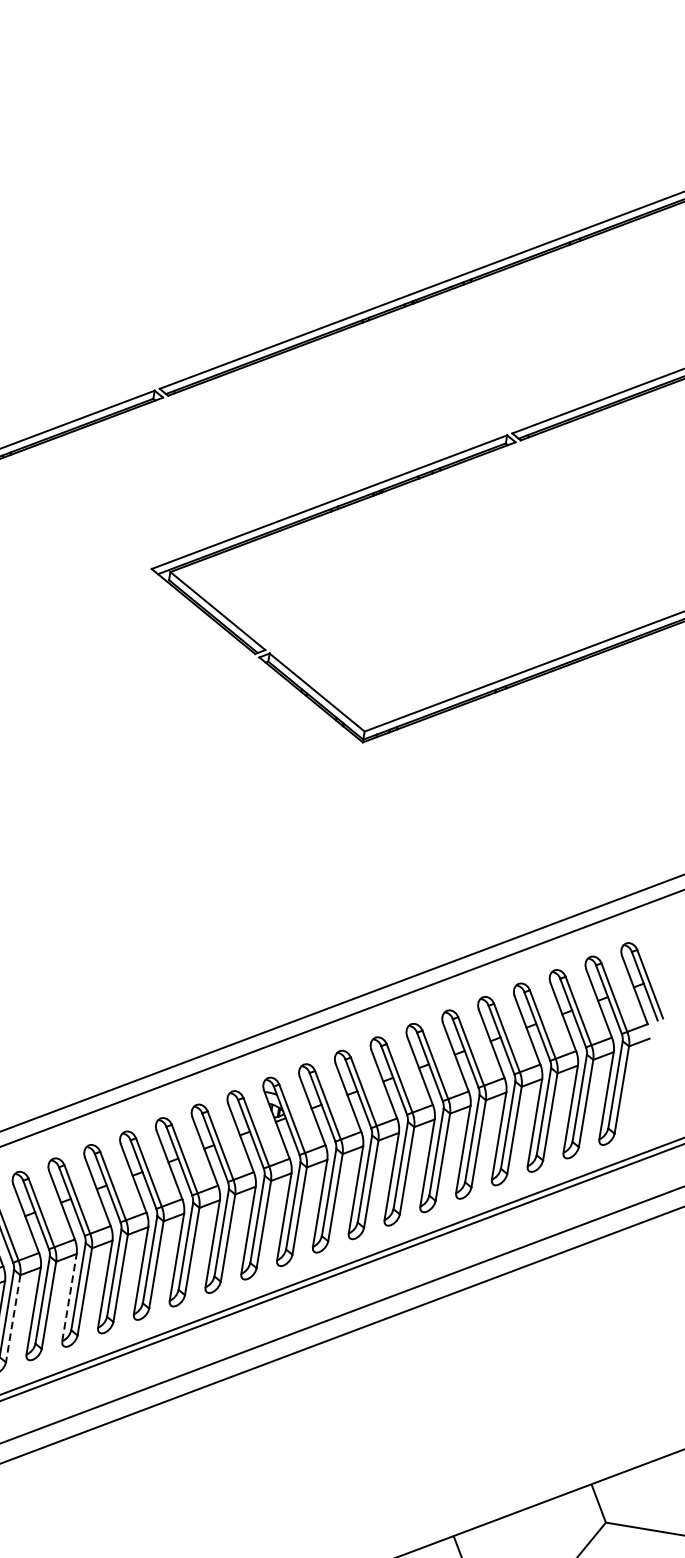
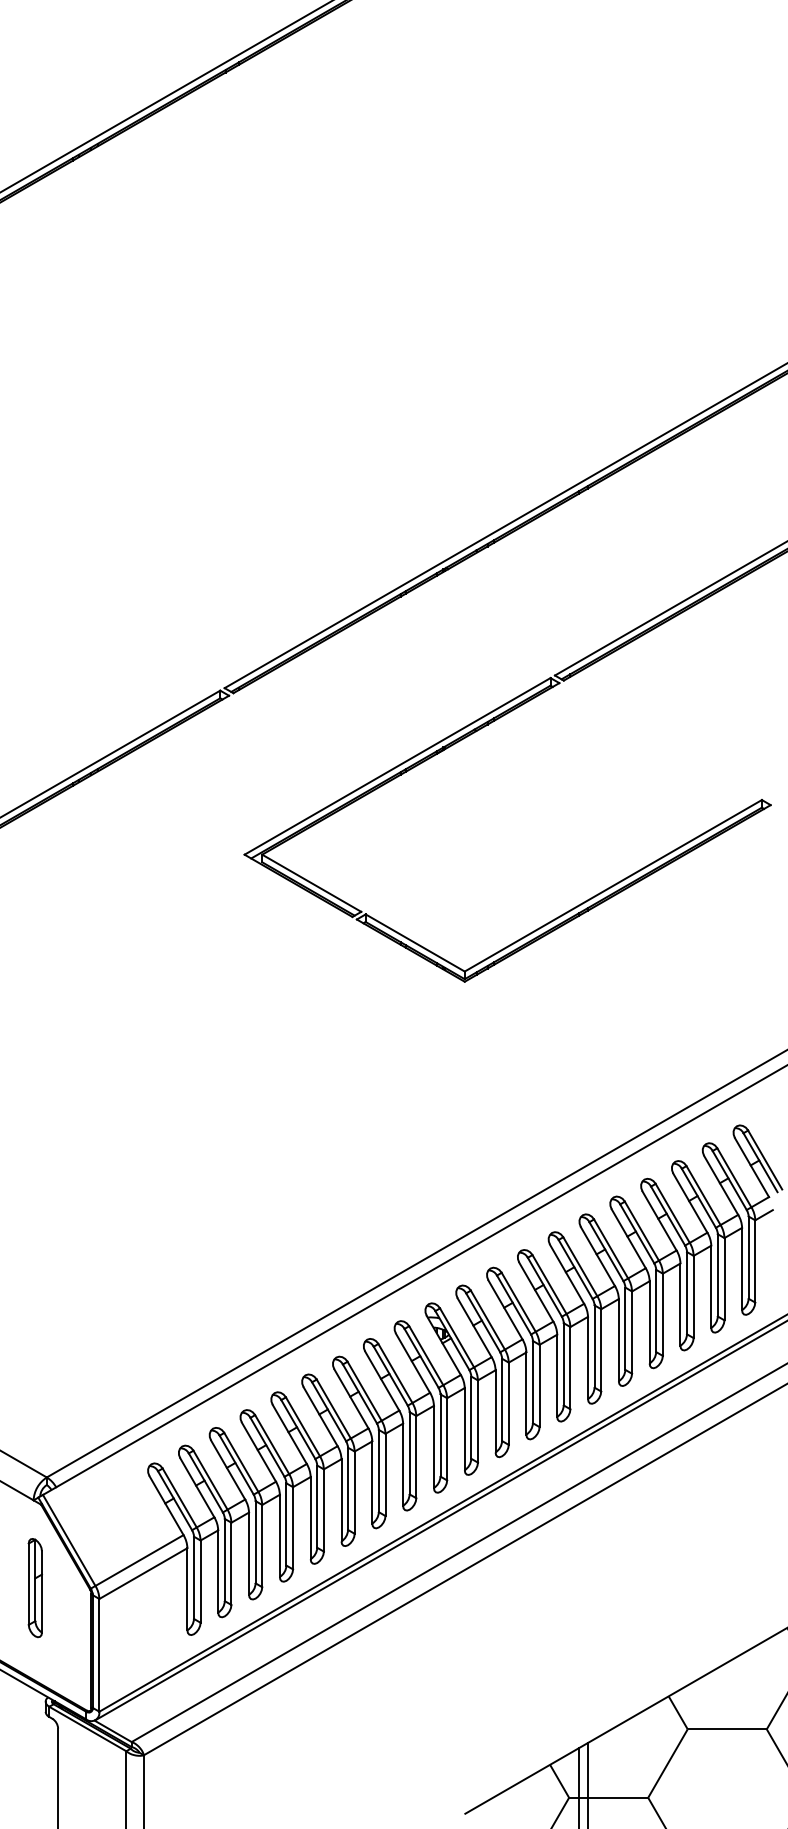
line: (69, 1297) -> (279, 1535), dashed -> solid
line: (13, 1319) -> (231, 1564), dashed -> solid

